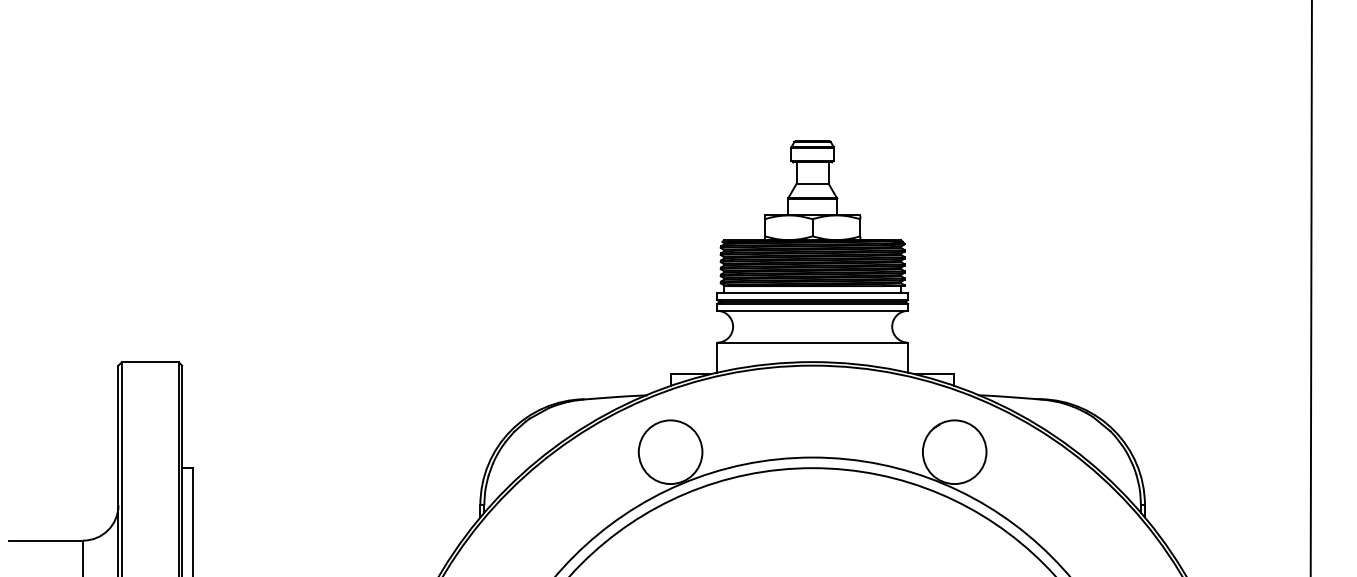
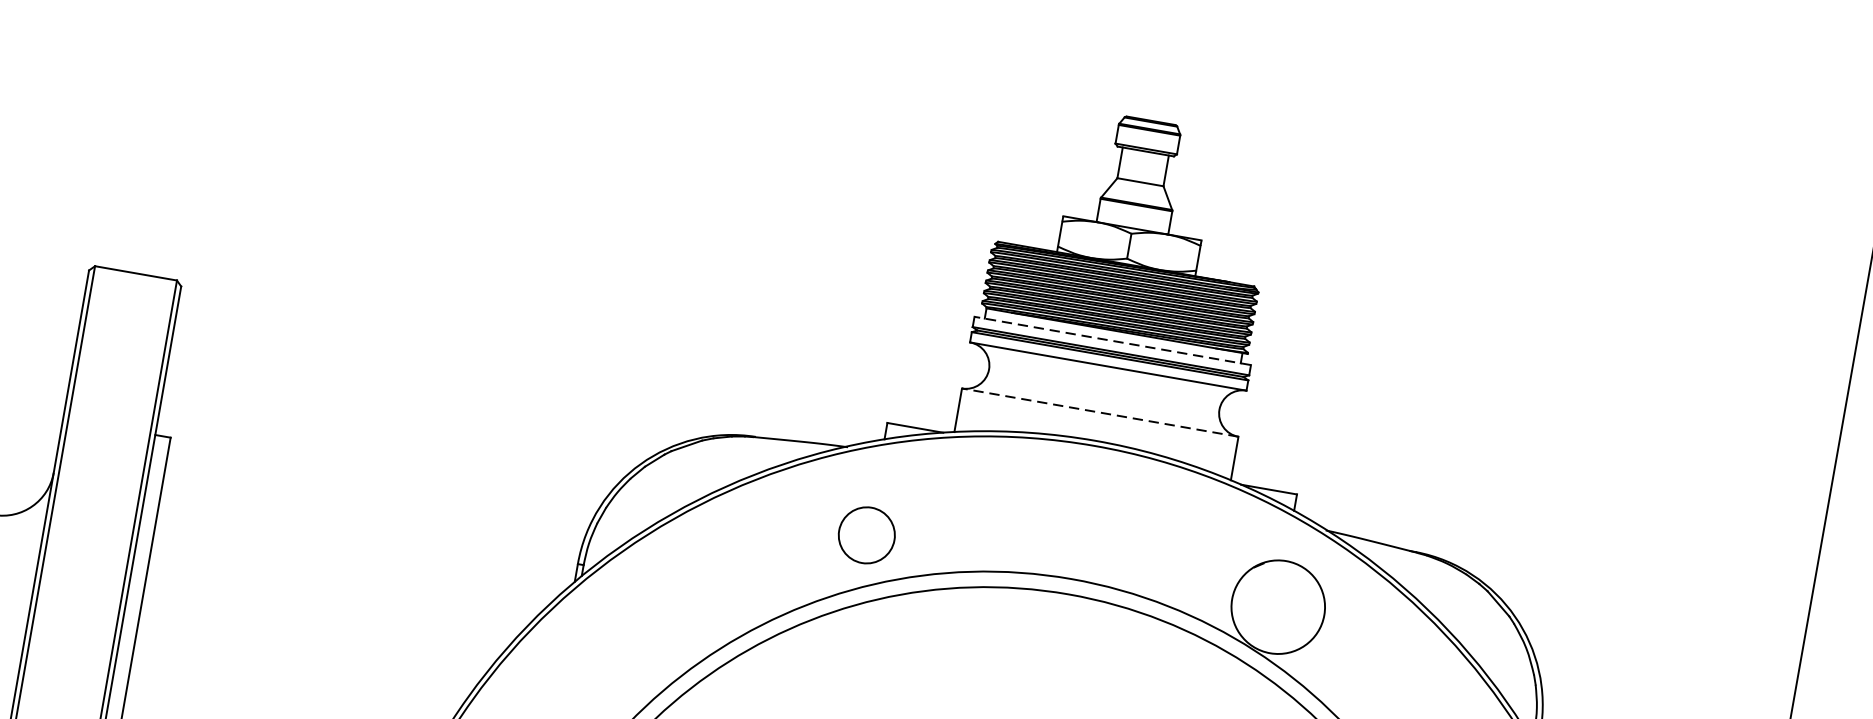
line: (812, 293) -> (1112, 341), solid -> dashed
line: (812, 342) -> (1100, 412), solid -> dashed
circle: (670, 452) -> (866, 535), size x0.6

